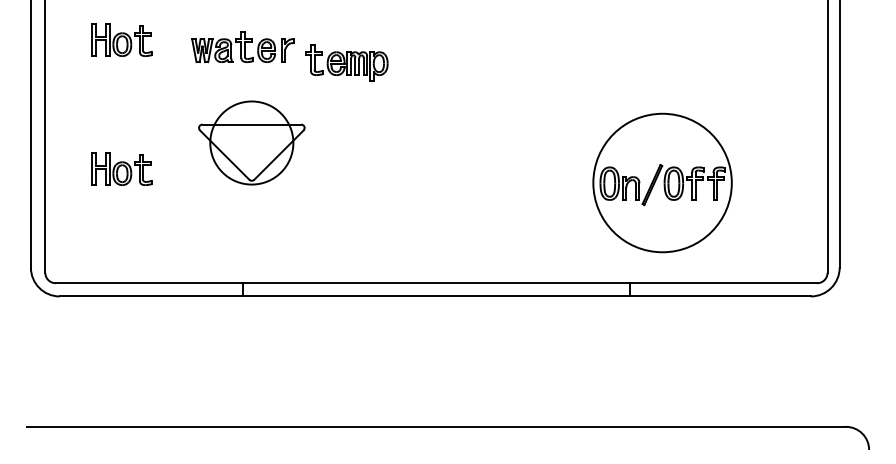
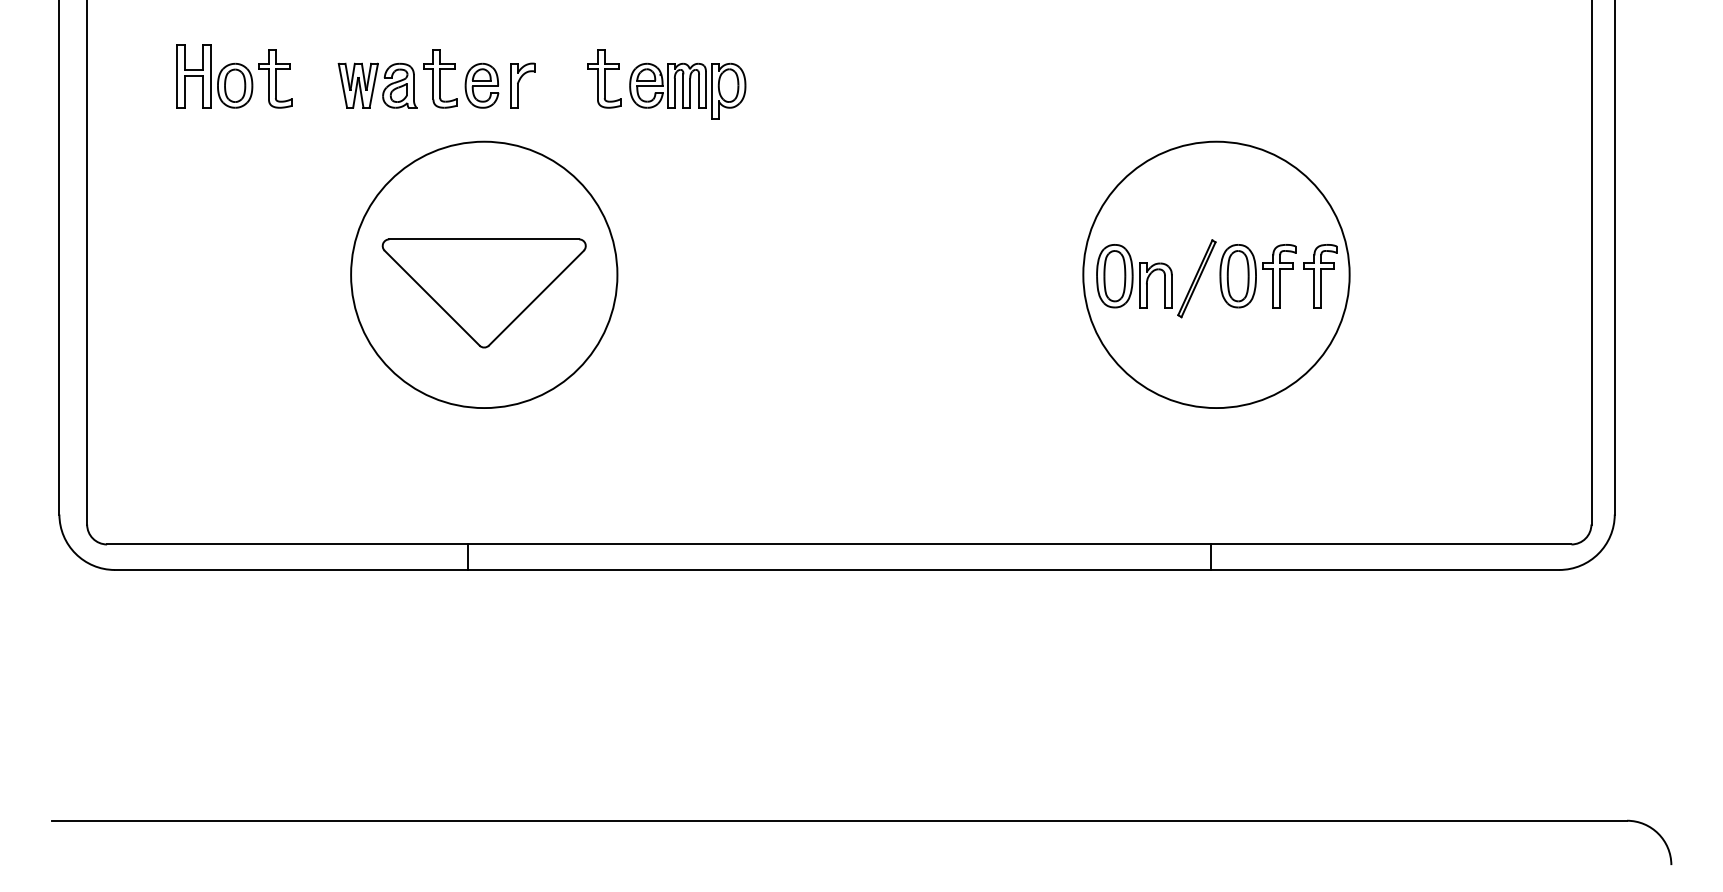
part: (242, 47) -> (435, 79), moved
part: (346, 62) -> (666, 83), moved
circle: (251, 142) -> (483, 273), size x1.67
part: (121, 168) -> (233, 323), removed
part: (662, 182) -> (1216, 273), moved

